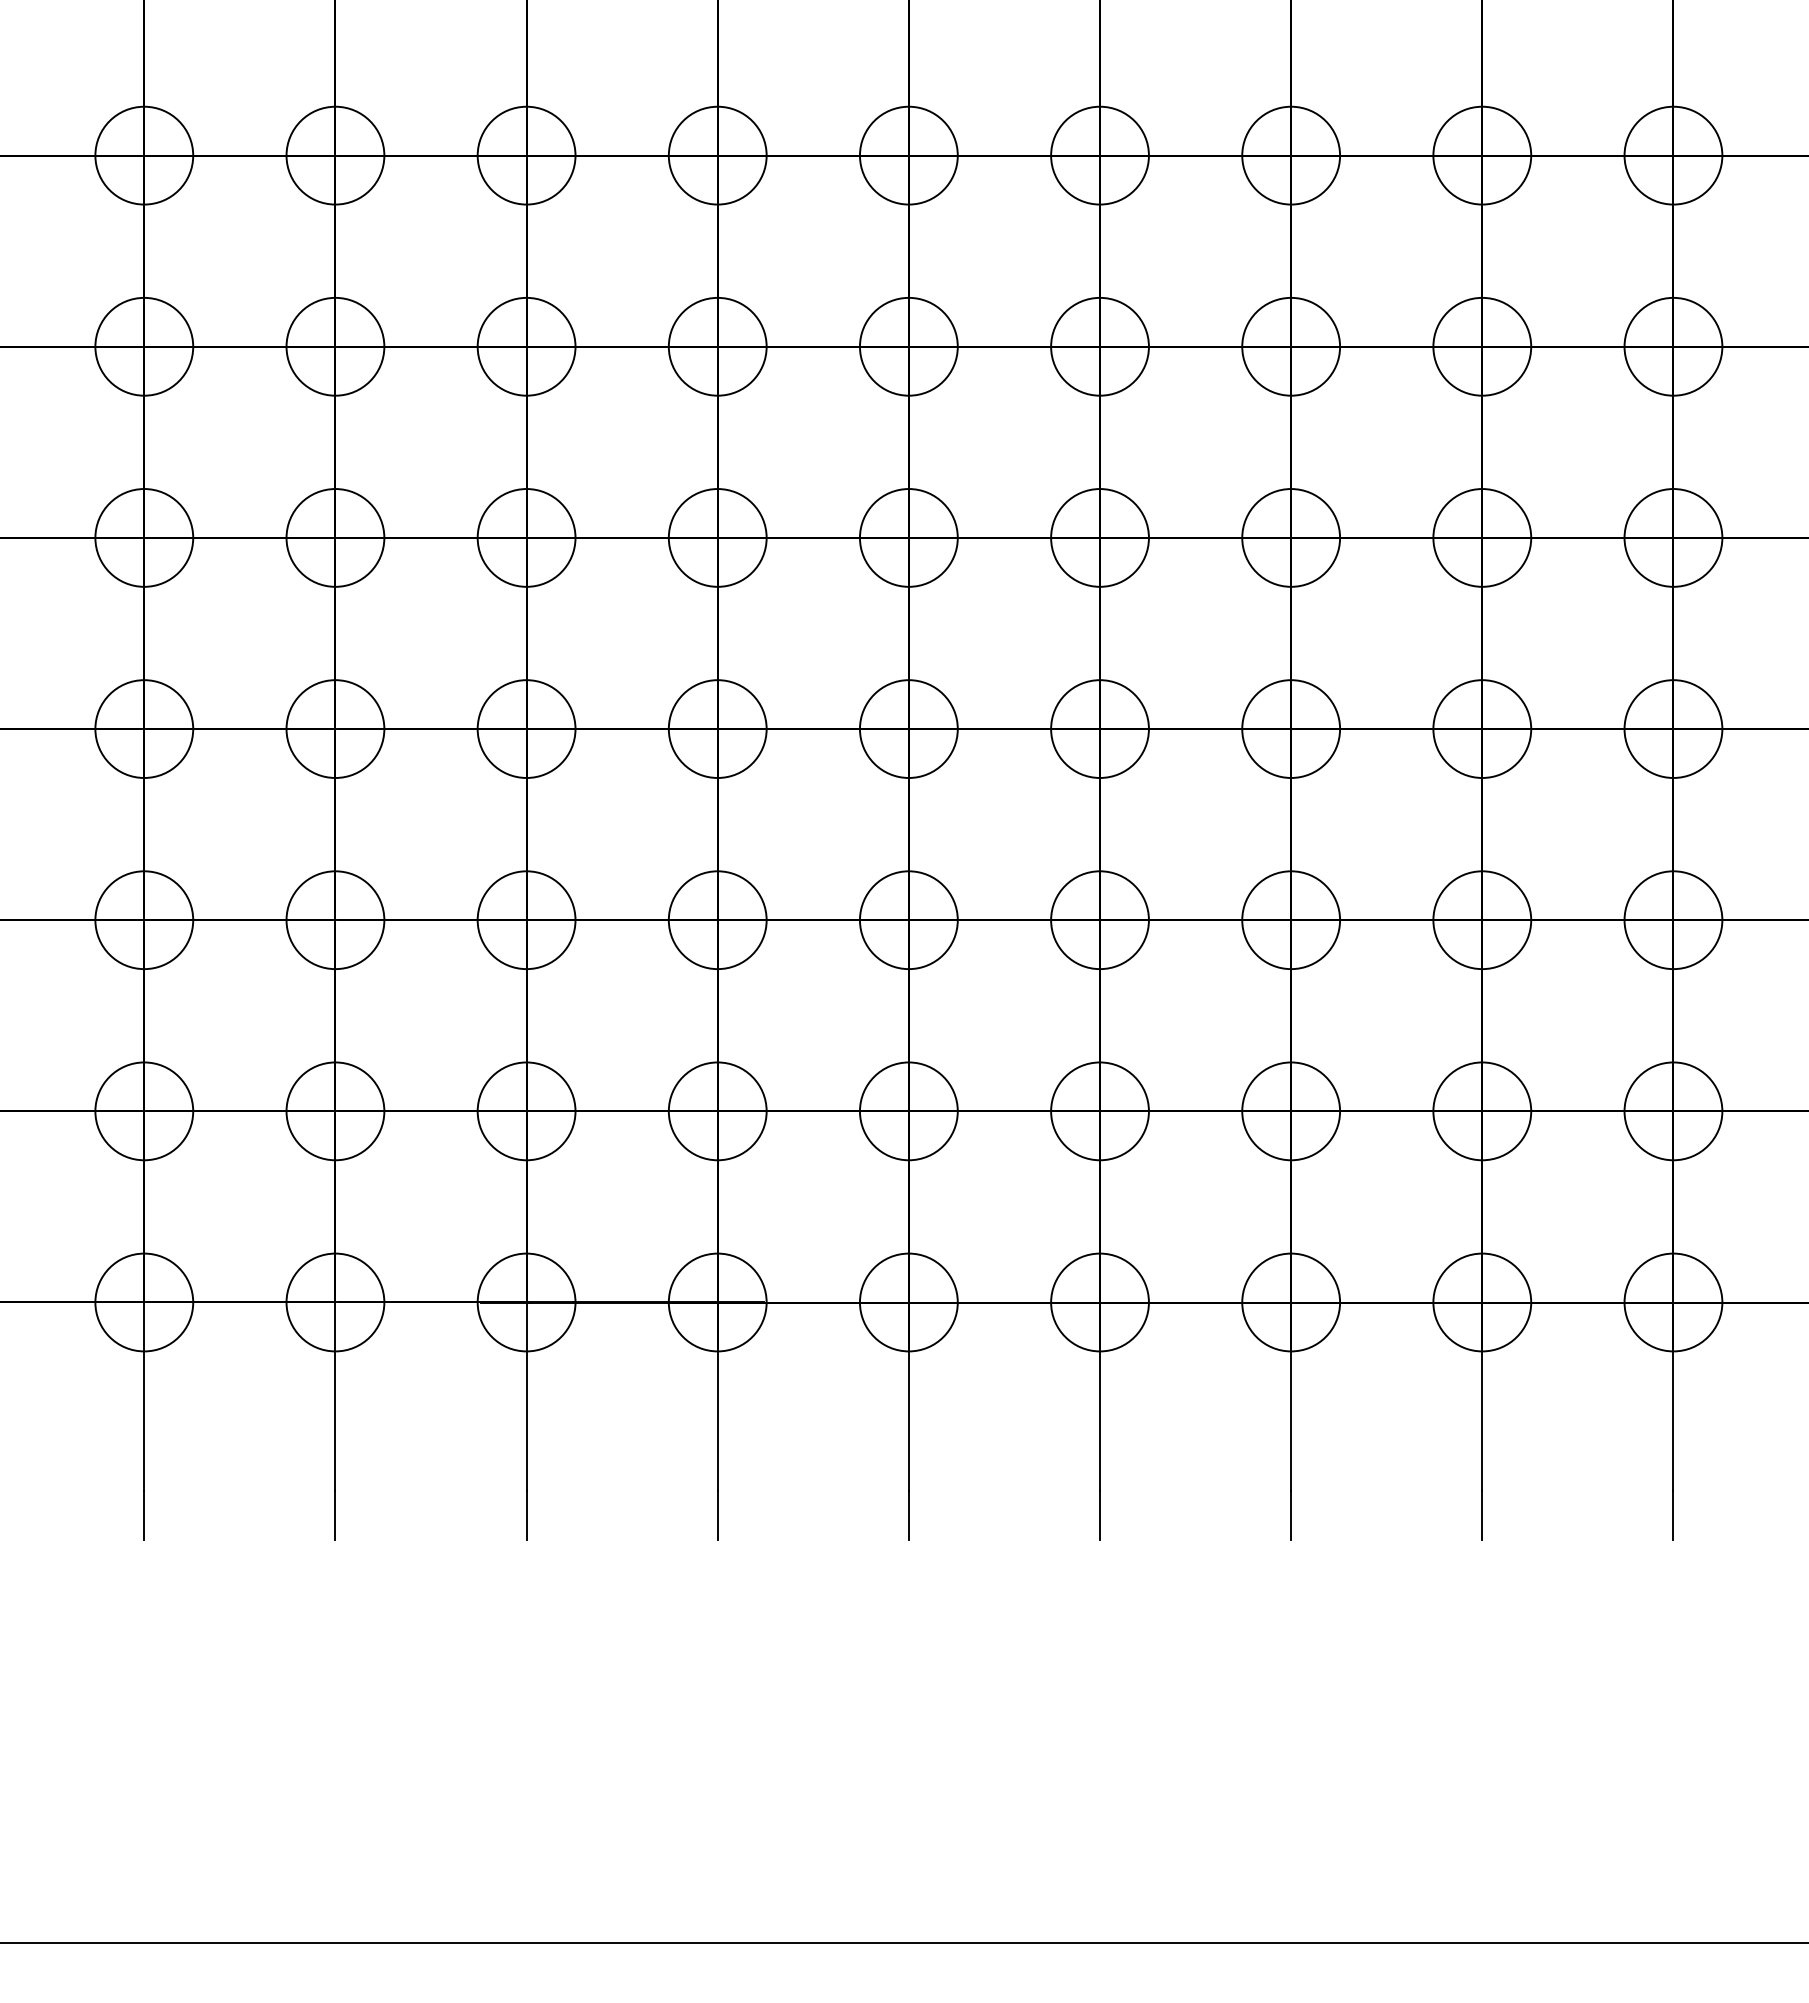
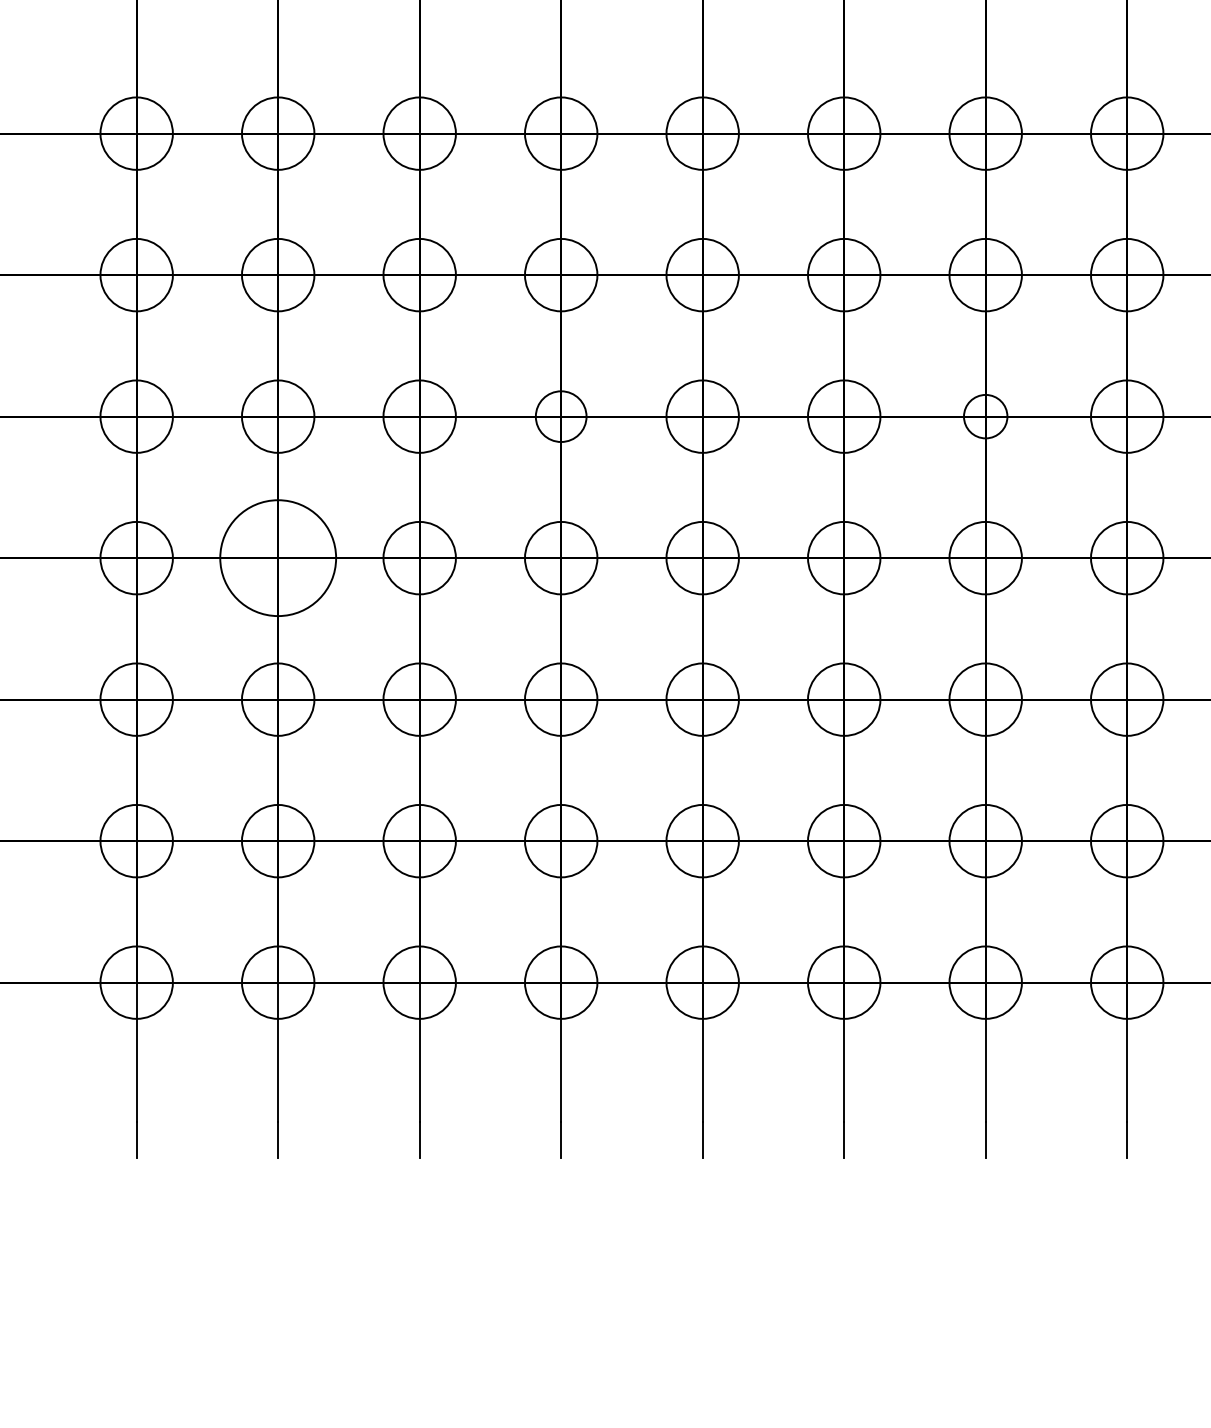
circle: (717, 537) -> (561, 416), size x0.7
circle: (1291, 537) -> (985, 416), size x0.6
circle: (335, 728) -> (278, 557), size x1.6

